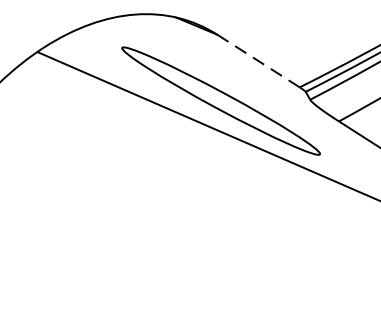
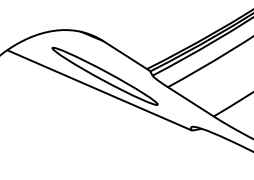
line: (257, 60) -> (124, 54), dashed -> solid

